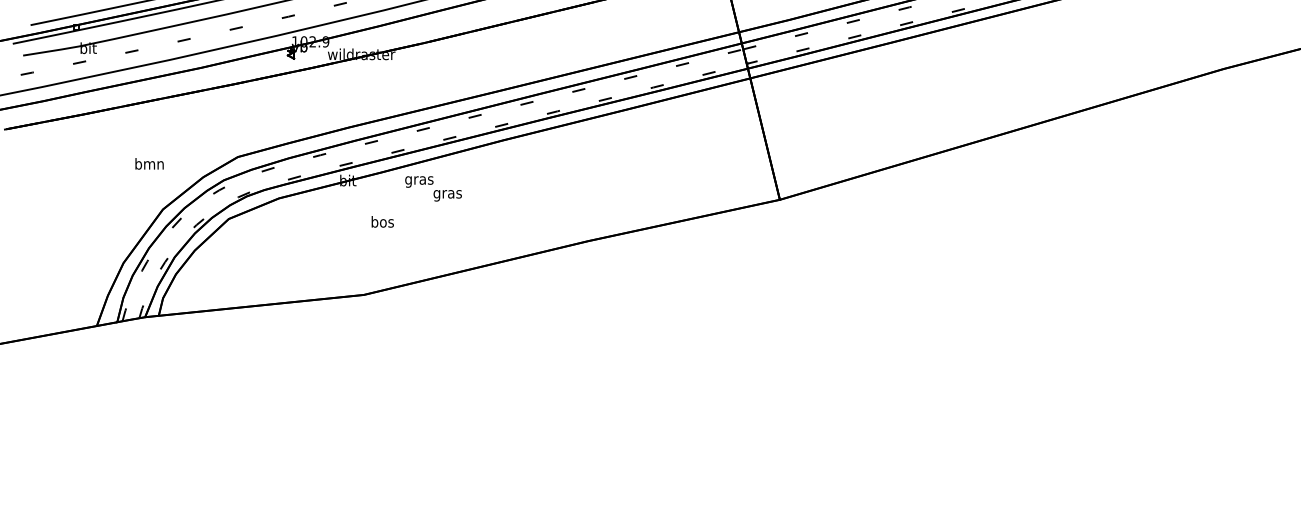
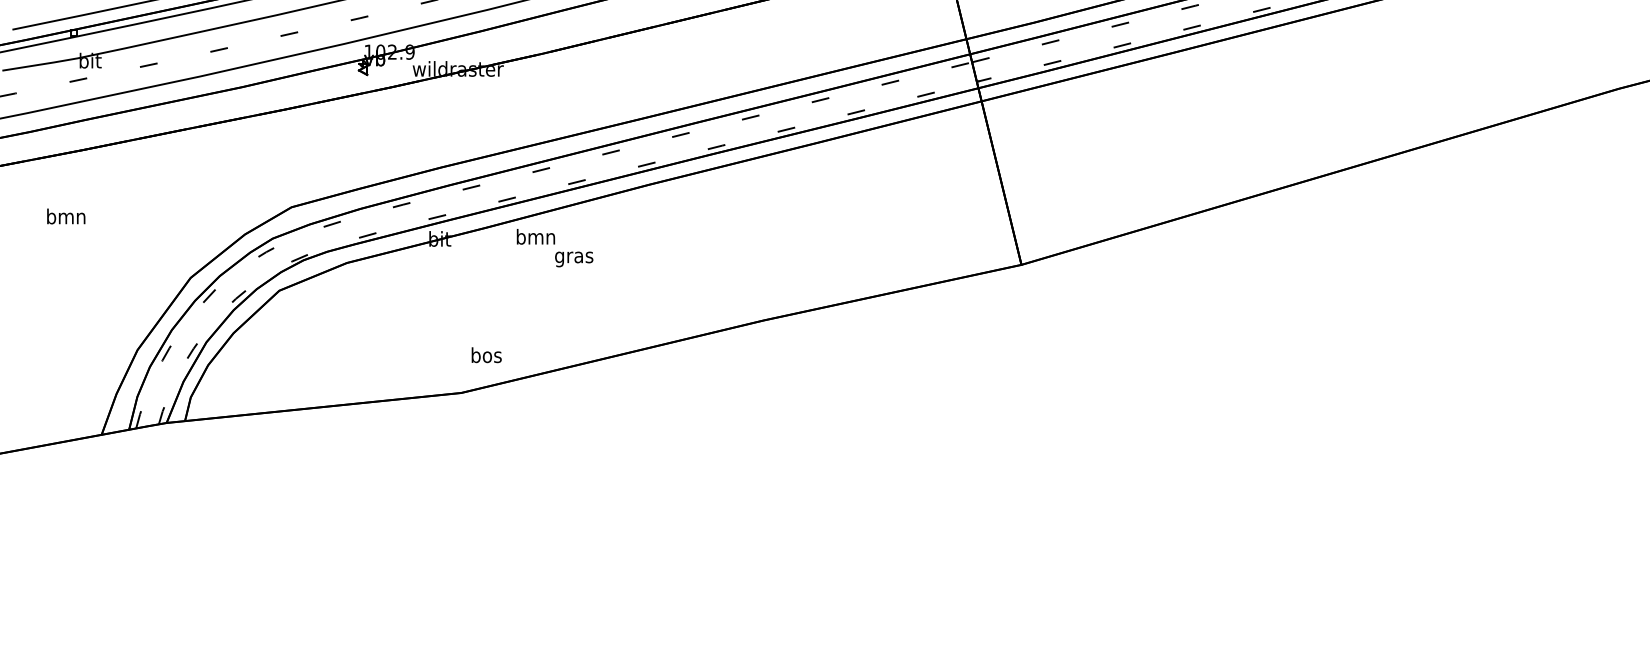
text: (149, 163) -> (66, 215), moved
text: (419, 180) -> (536, 238), gras -> bmn
text: (382, 221) -> (486, 354), moved

